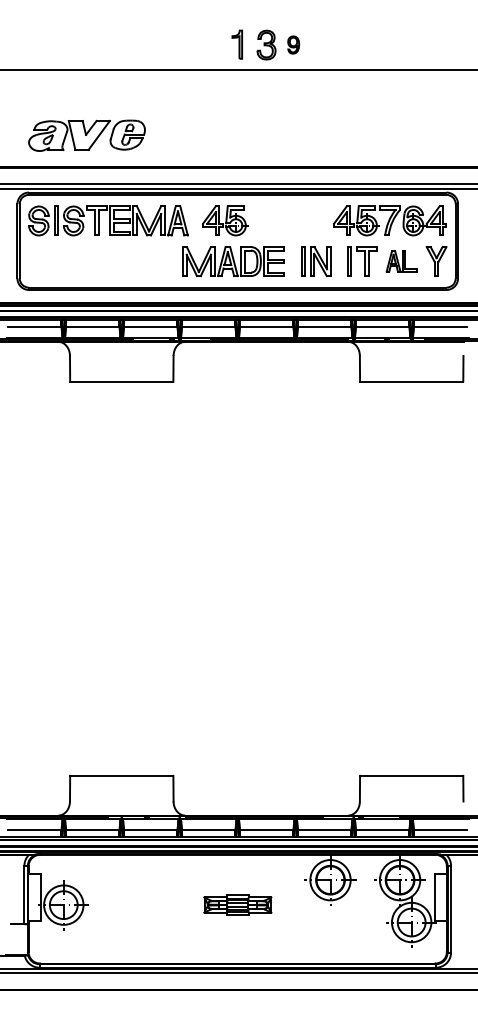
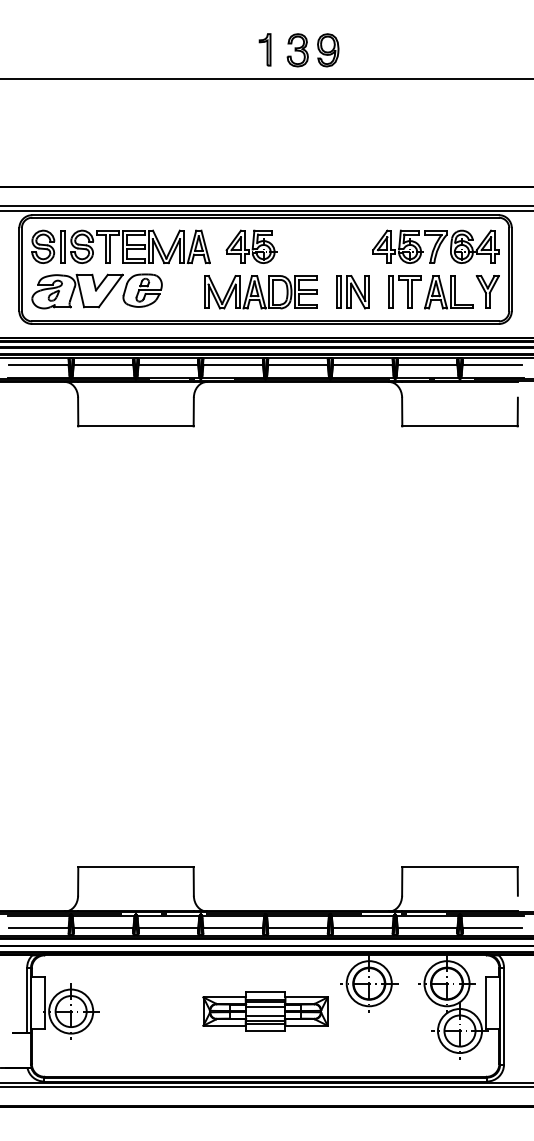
part: (293, 44) -> (327, 49), size x1.67
part: (86, 135) -> (96, 291), moved
part: (401, 261) -> (448, 292), size x1.43
part: (237, 904) -> (265, 1010), size x1.67

